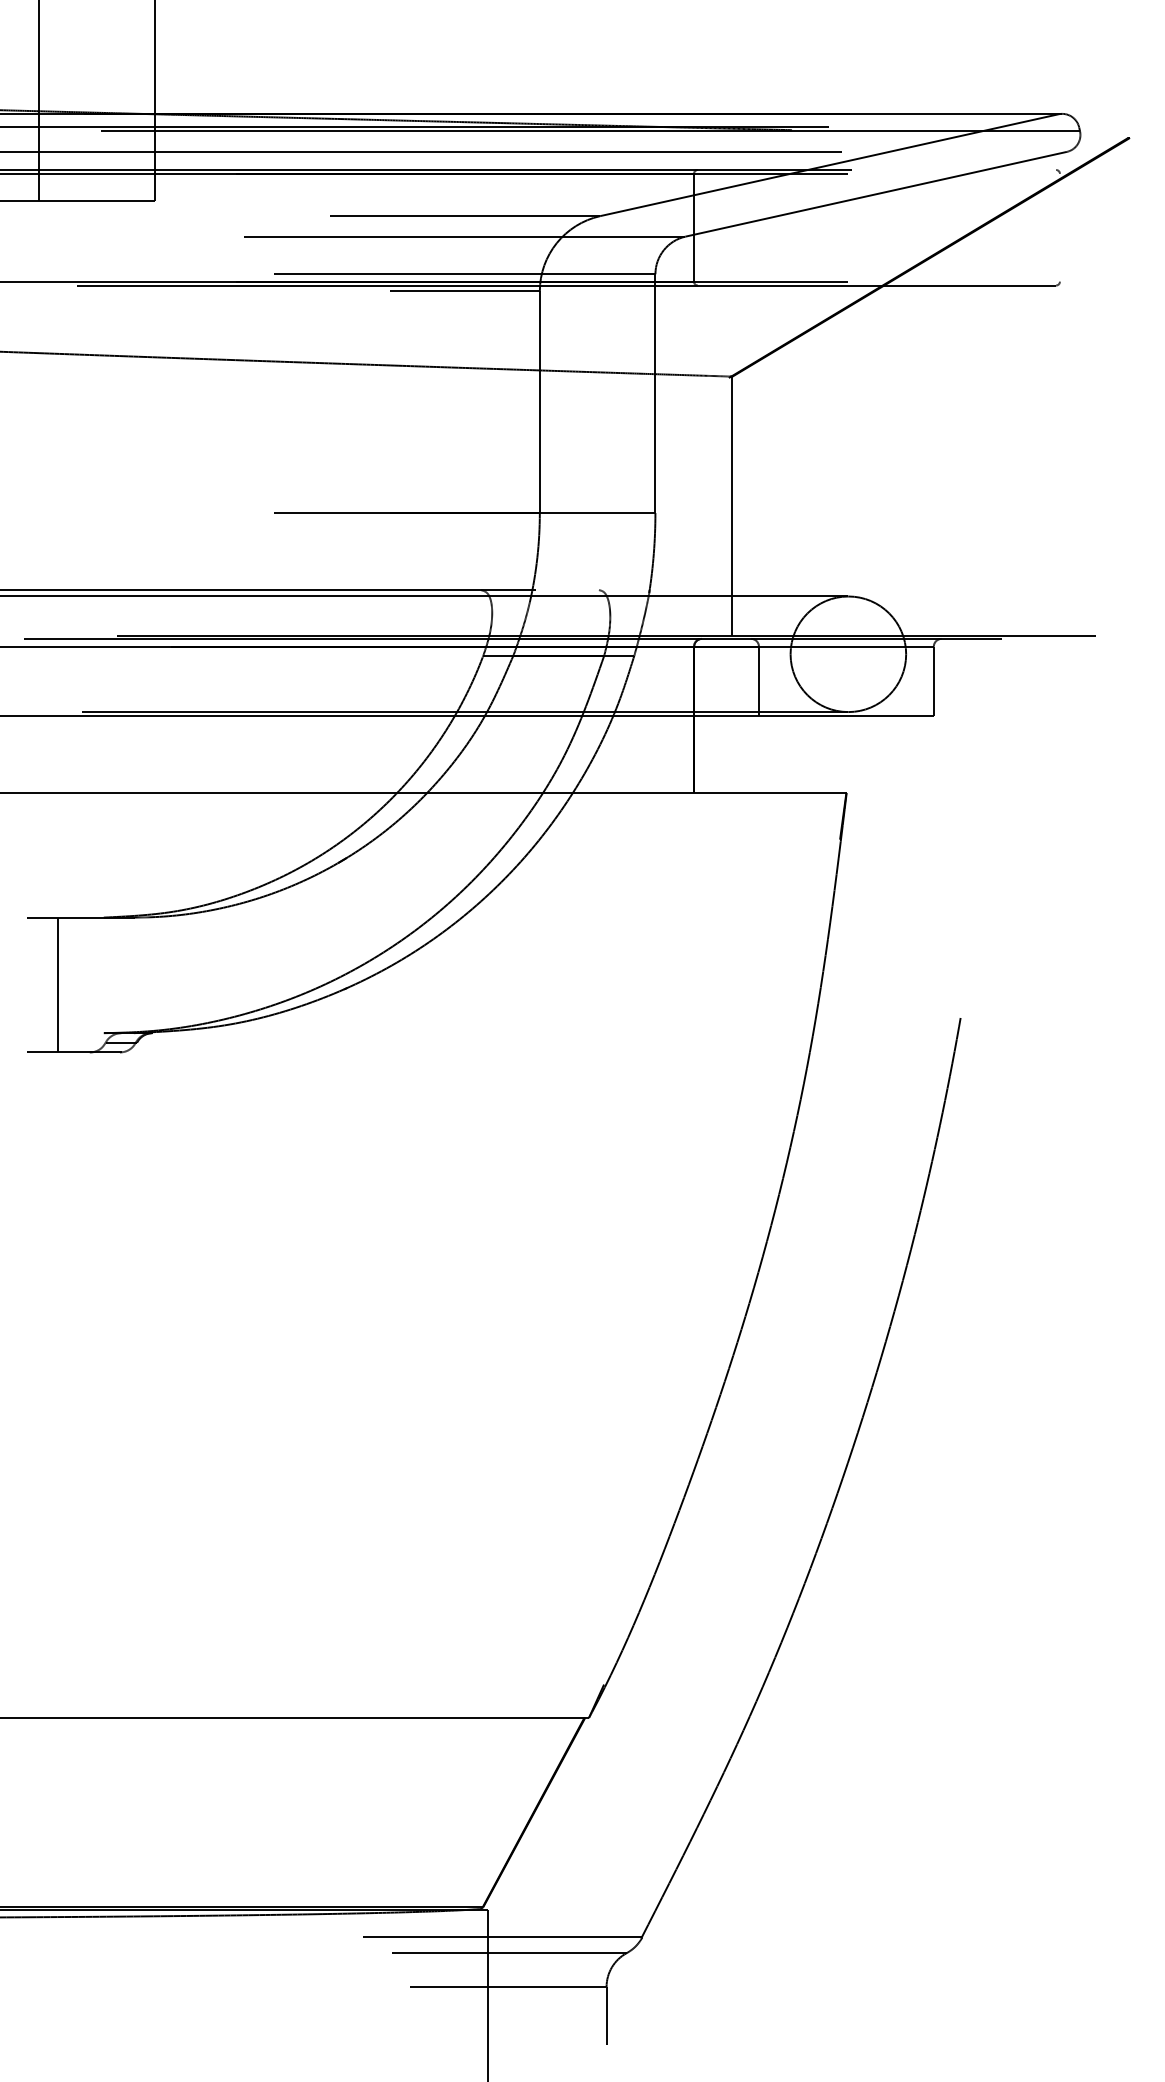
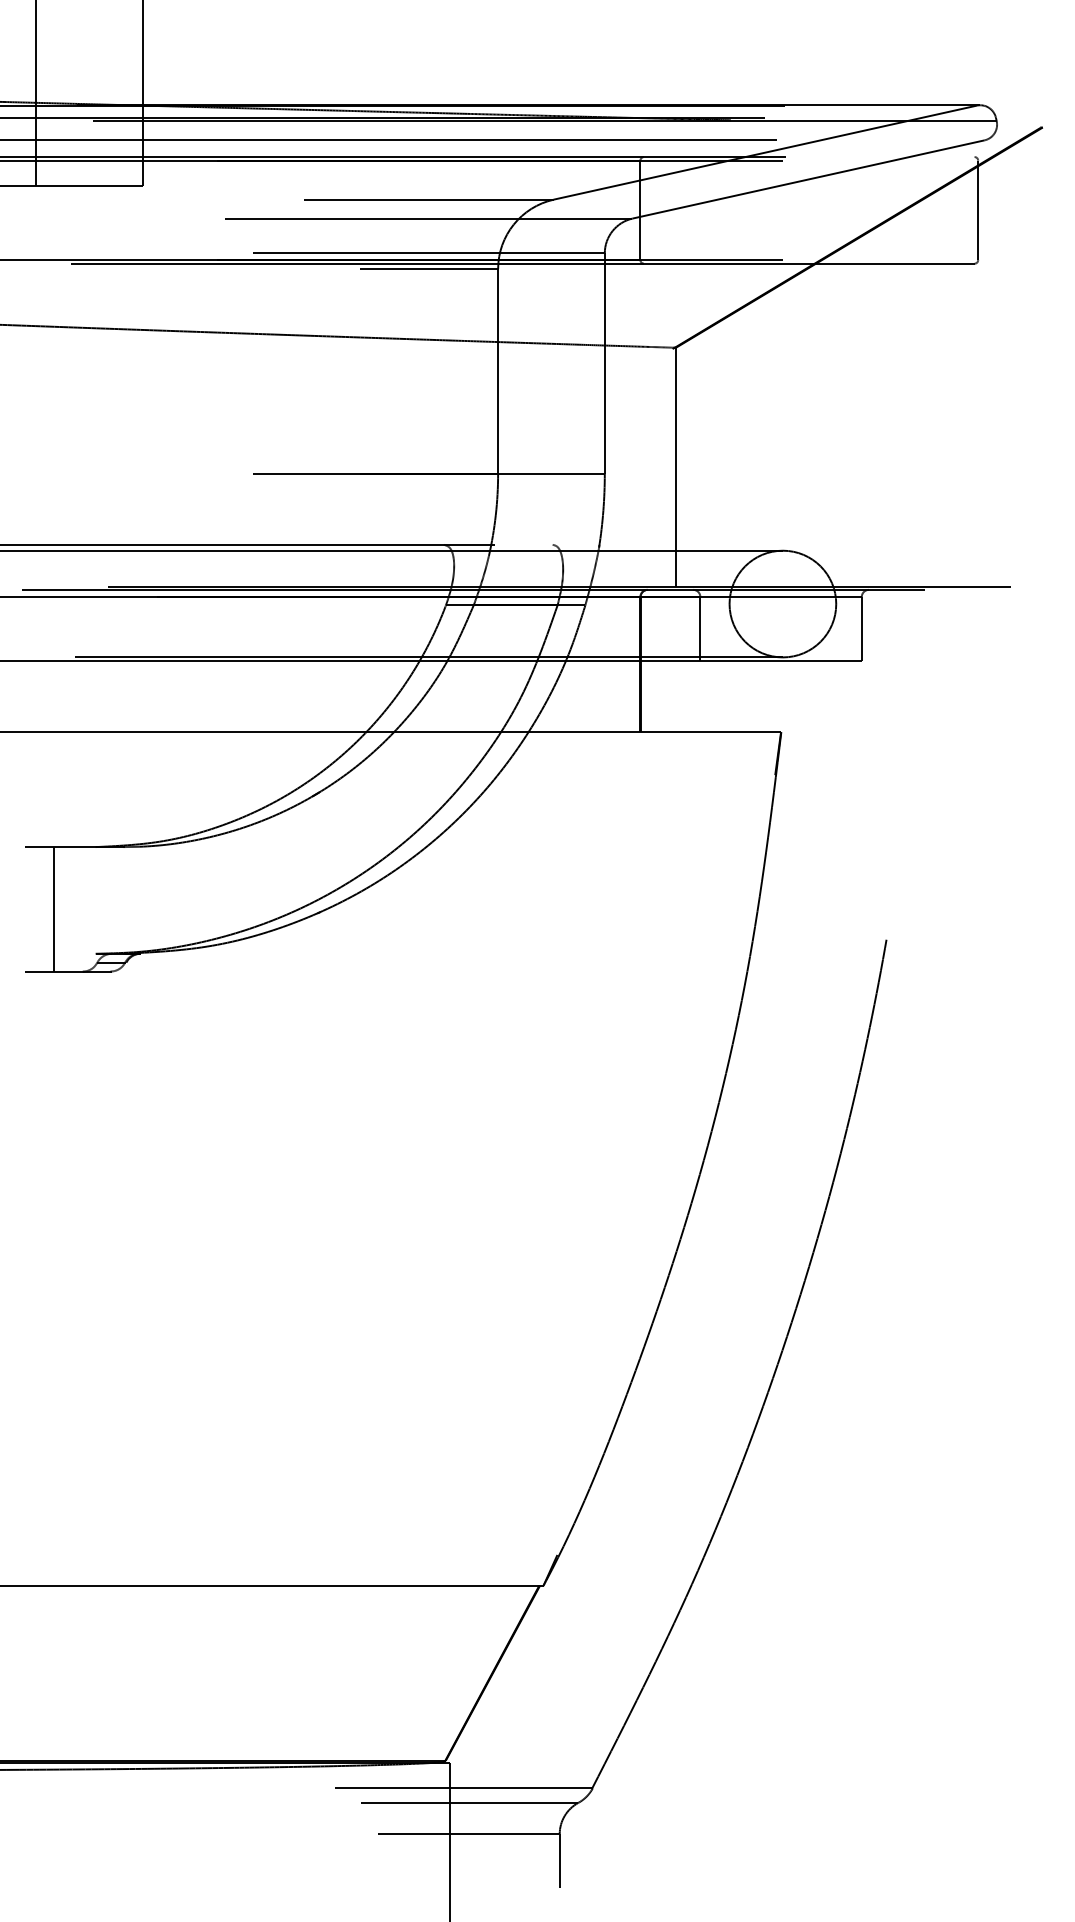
line: (1059, 227) -> (977, 210), added

